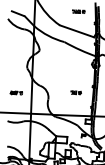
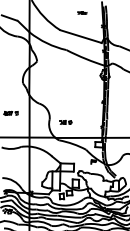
part: (78, 11) -> (82, 12), size x0.6
part: (75, 92) -> (65, 121), moved

